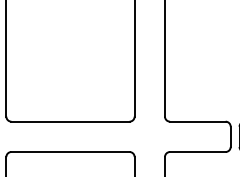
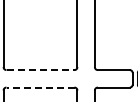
line: (72, 122) -> (41, 70), solid -> dashed
line: (70, 151) -> (40, 87), solid -> dashed

